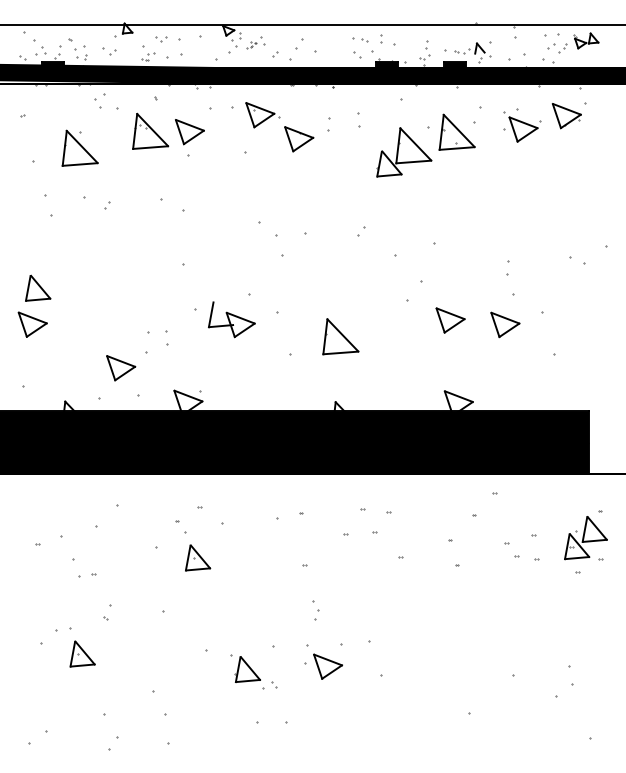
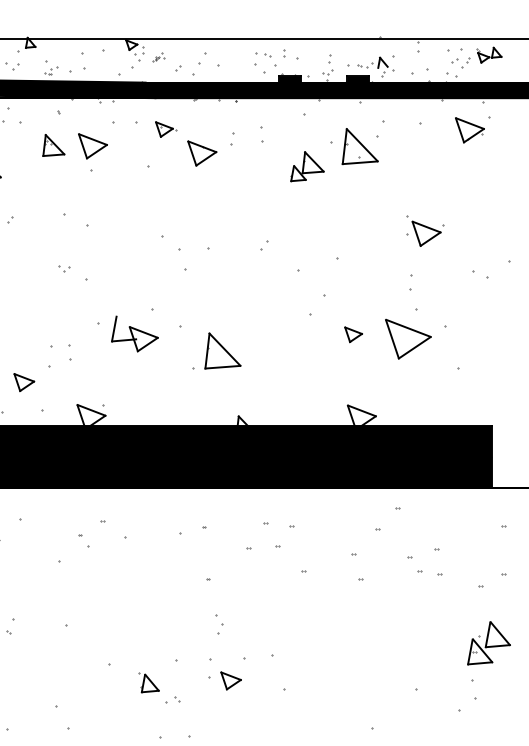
part: (161, 39) -> (64, 268), moved
part: (255, 42) -> (158, 56), size x0.7
part: (357, 54) -> (260, 68), size x1.6
part: (262, 115) -> (165, 129), size x0.6
part: (522, 126) -> (425, 230), moved
part: (150, 130) -> (53, 144), size x0.6
part: (404, 152) -> (307, 166), size x0.6
part: (450, 320) -> (353, 334), size x0.6
part: (505, 324) -> (408, 338), size x1.6
part: (340, 336) -> (222, 350), moved
part: (121, 368) -> (24, 382), size x0.7
part: (585, 538) -> (488, 643), moved
part: (198, 557) -> (101, 571), removed
part: (327, 666) -> (230, 680), size x0.7
part: (245, 668) -> (148, 682), size x0.7

